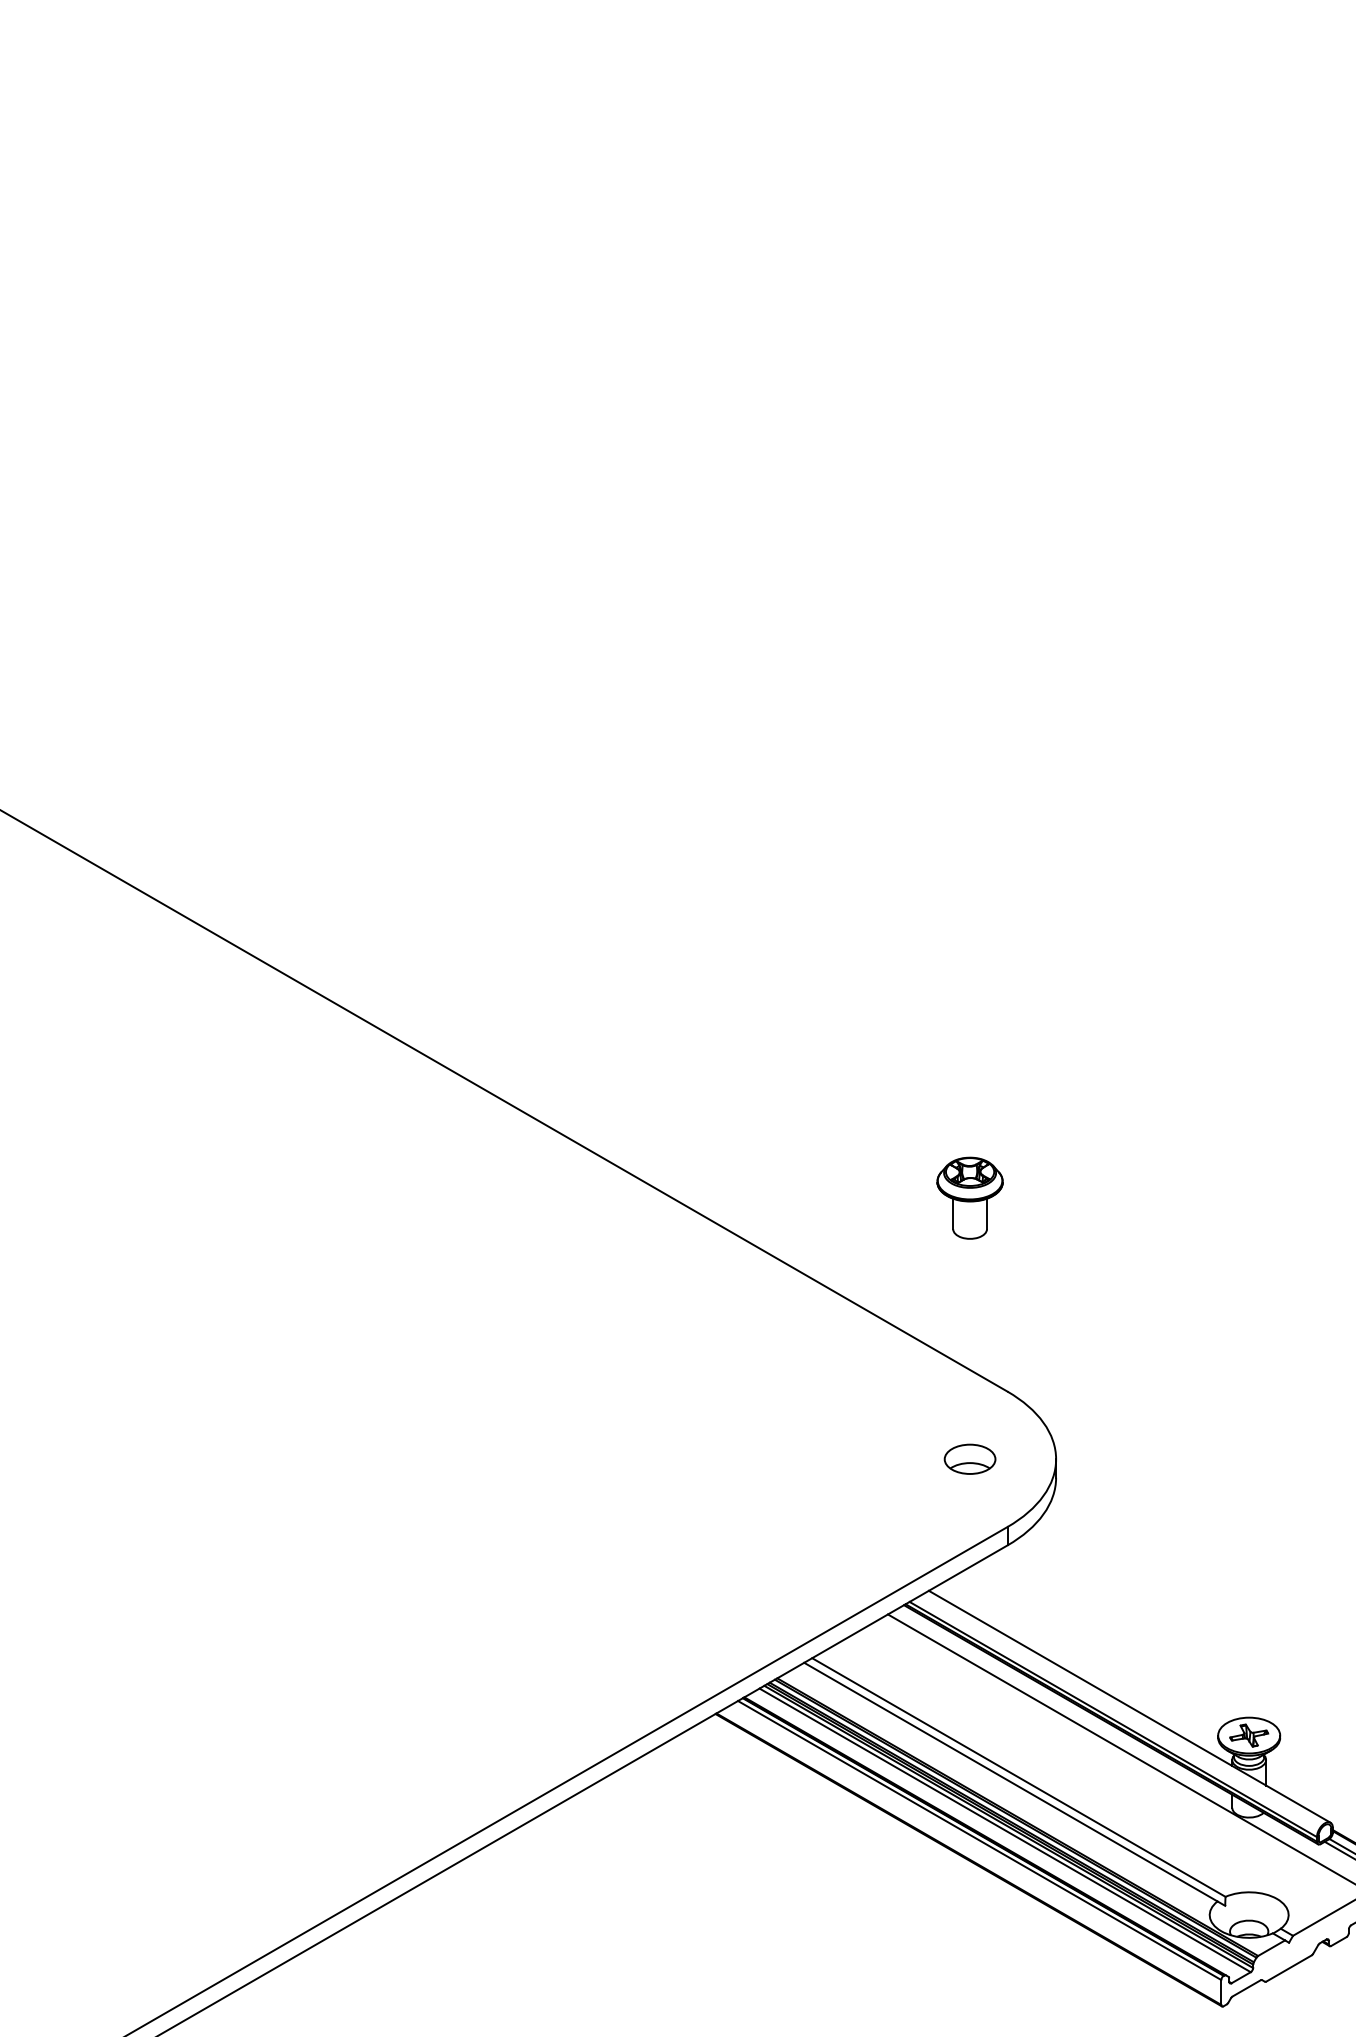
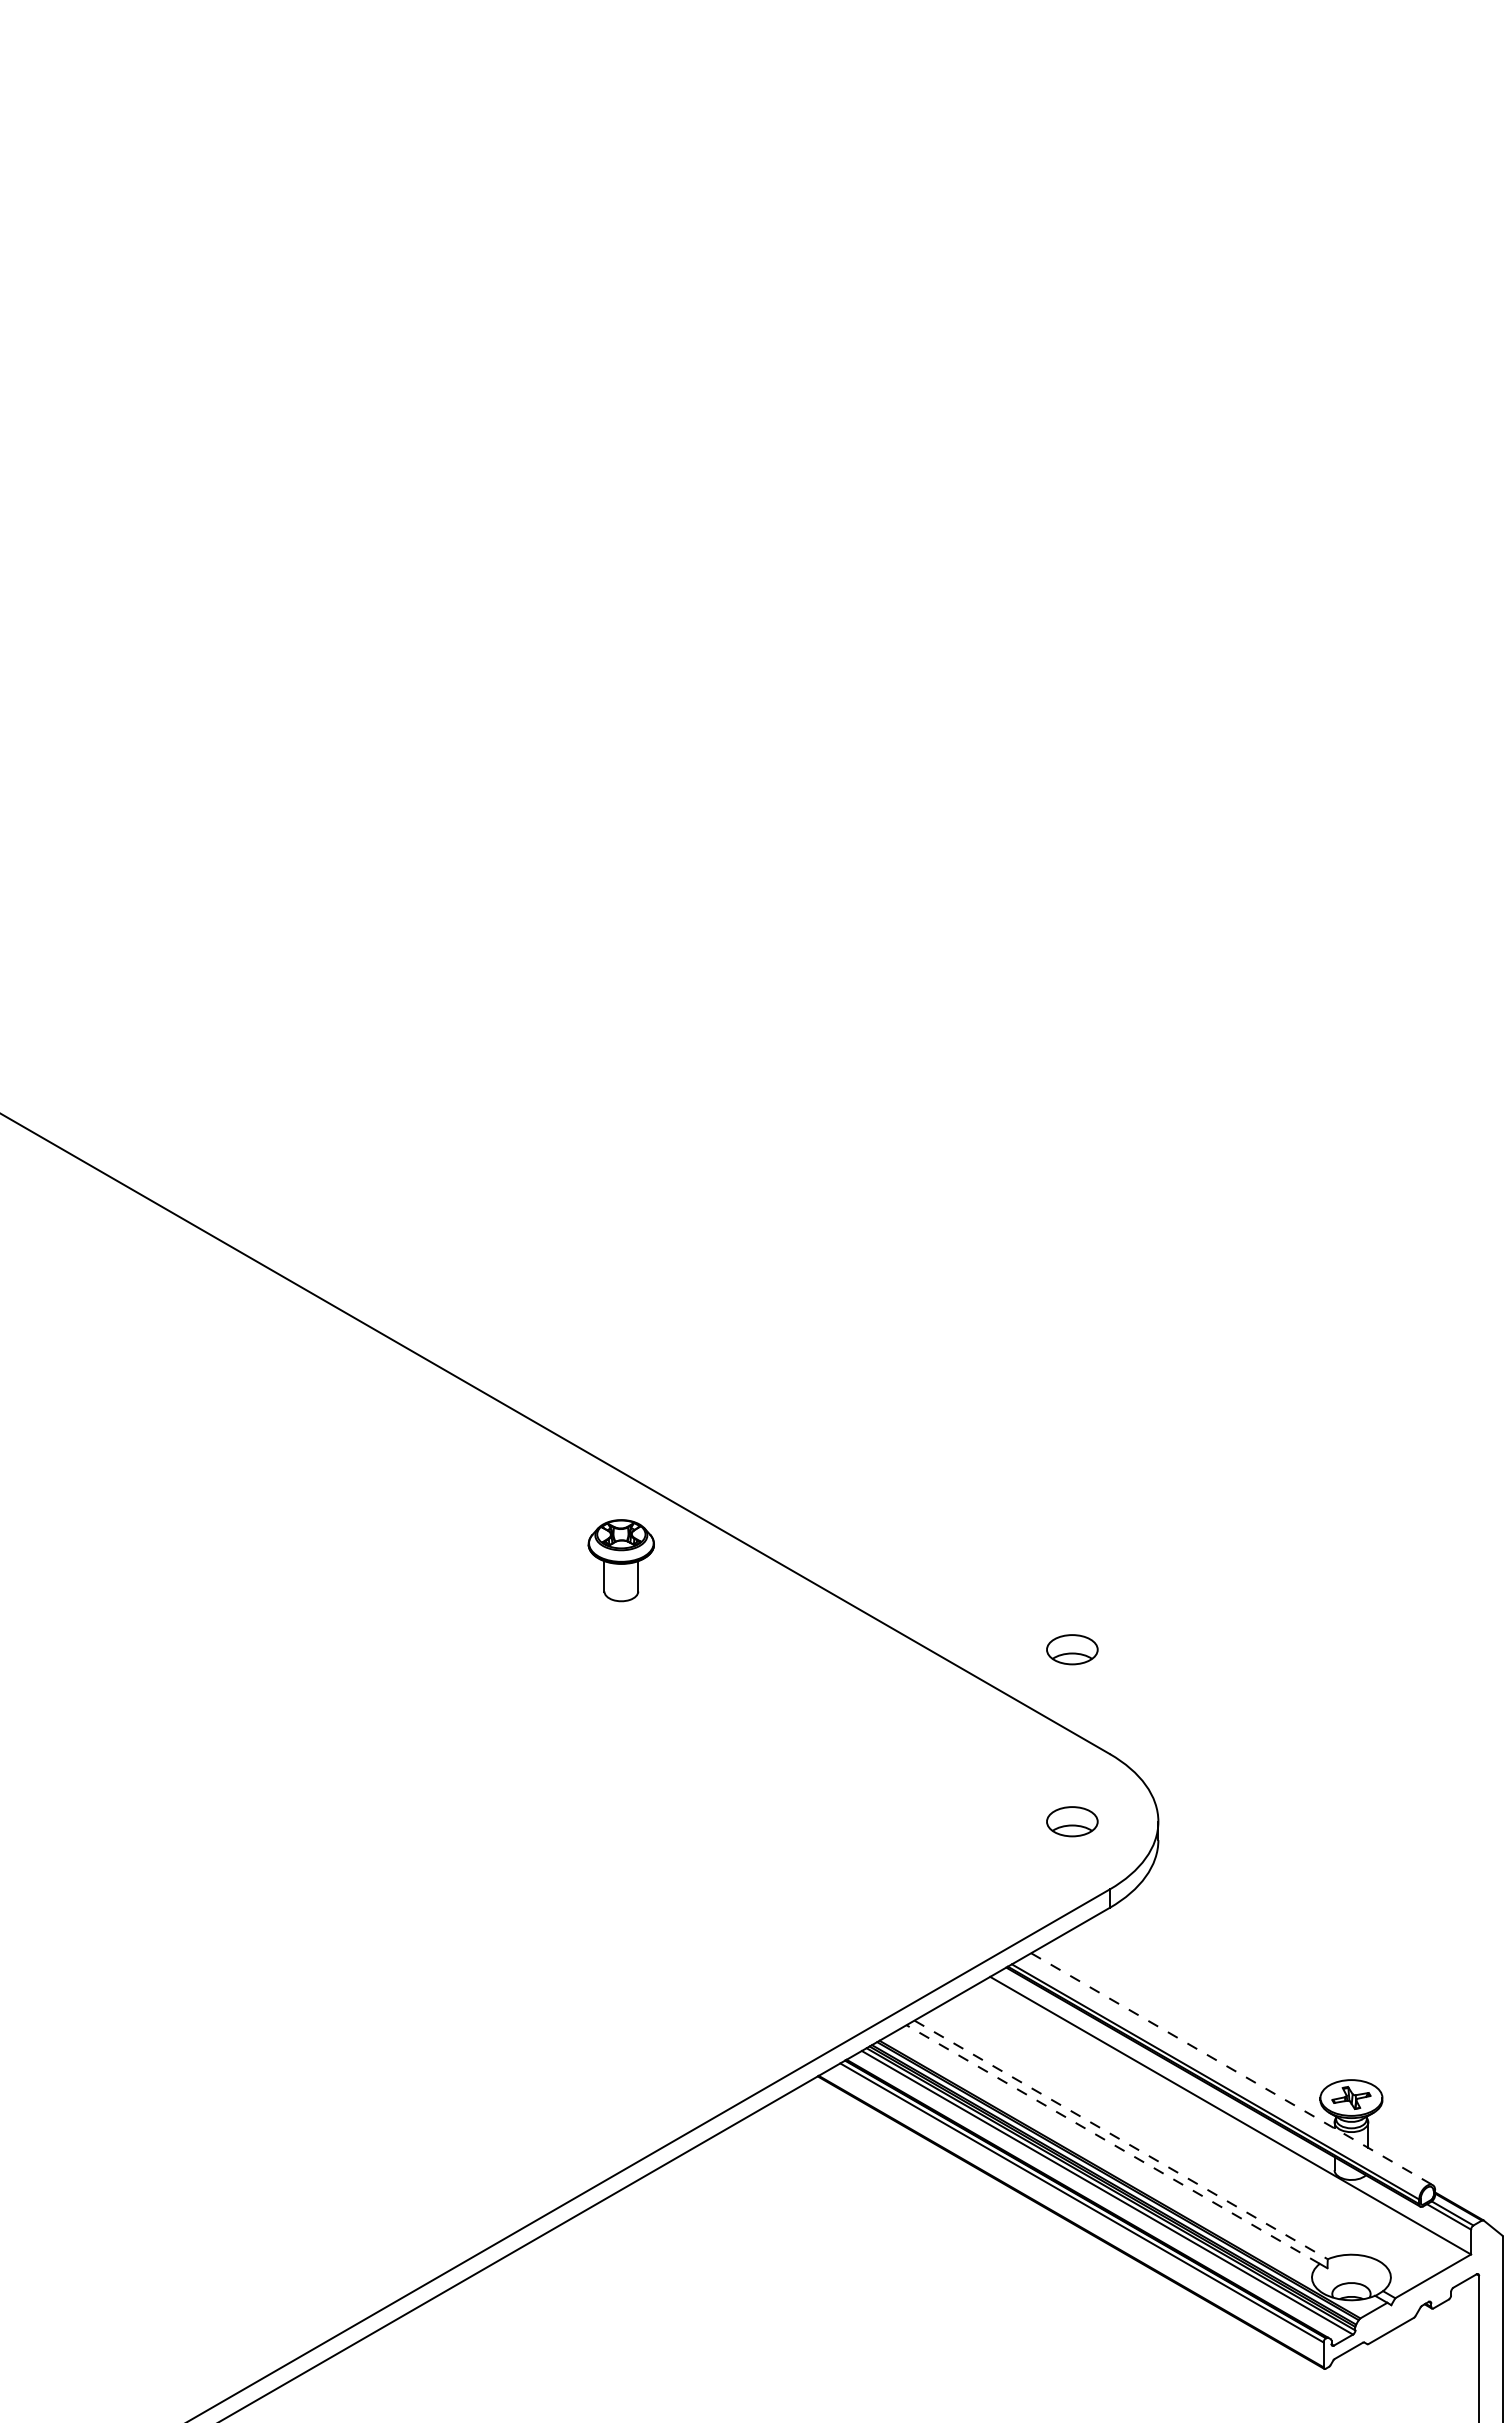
part: (969, 1198) -> (620, 1560), moved
part: (970, 1287) -> (1072, 1649), added
line: (1130, 1707) -> (1232, 2069), solid -> dashed
line: (1019, 1777) -> (1121, 2139), solid -> dashed
line: (1011, 1782) -> (1113, 2144), solid -> dashed

